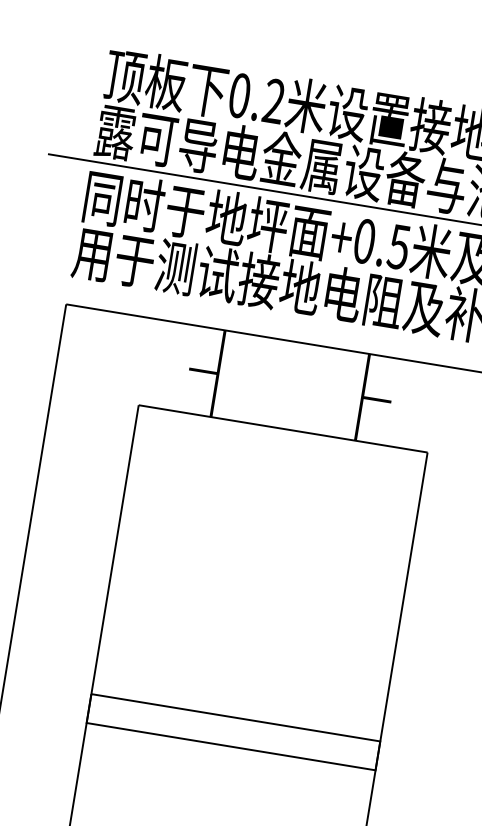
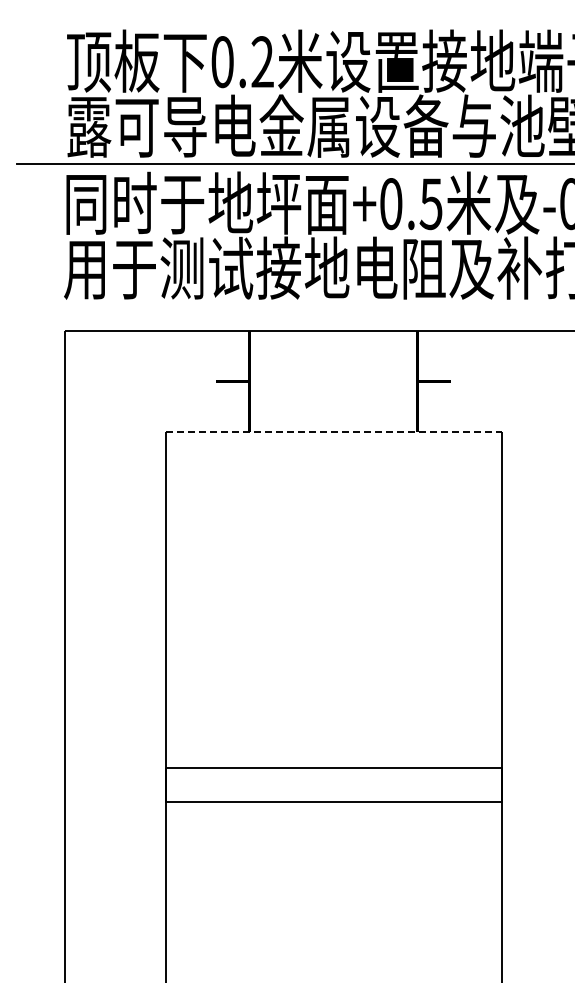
line: (283, 428) -> (334, 431), solid -> dashed

